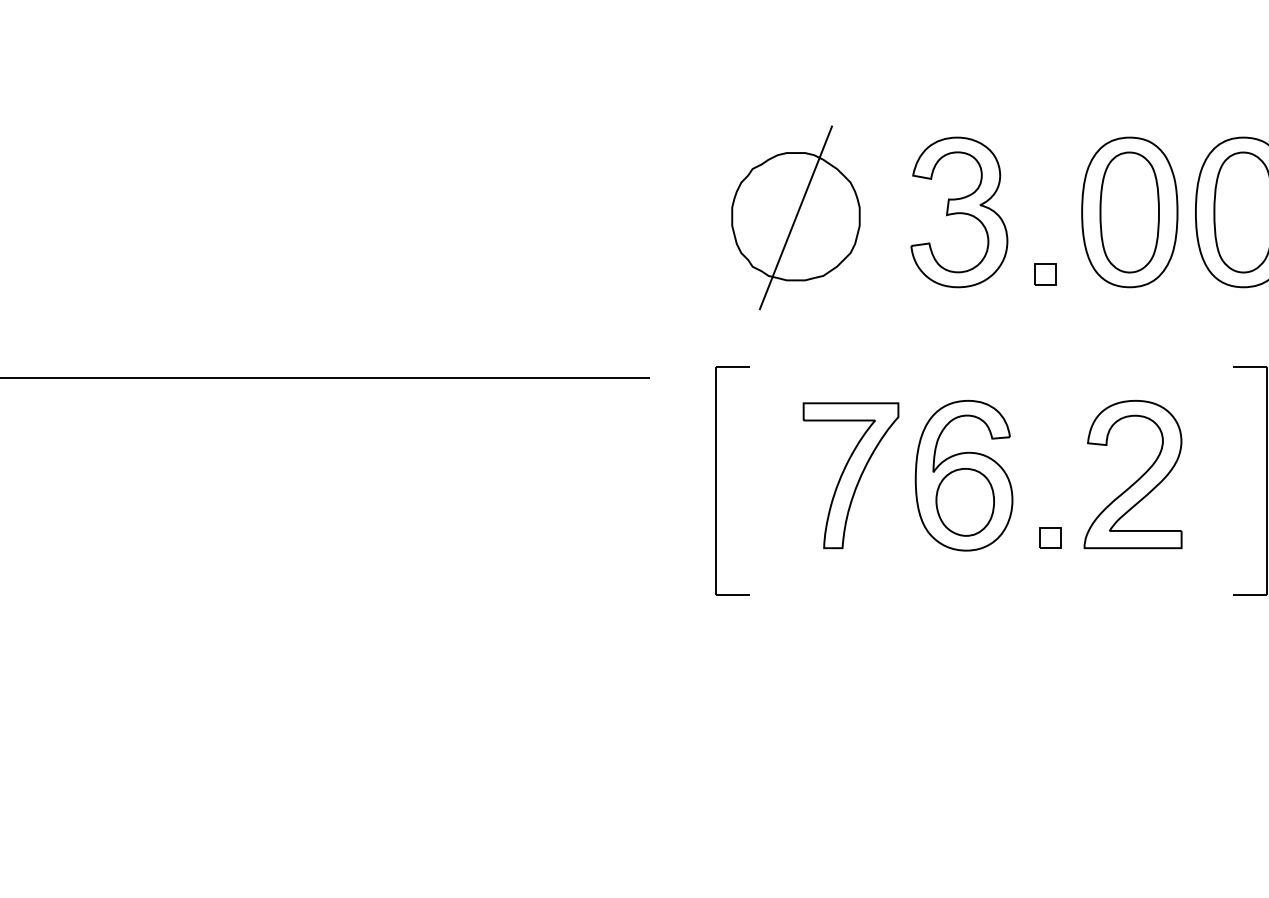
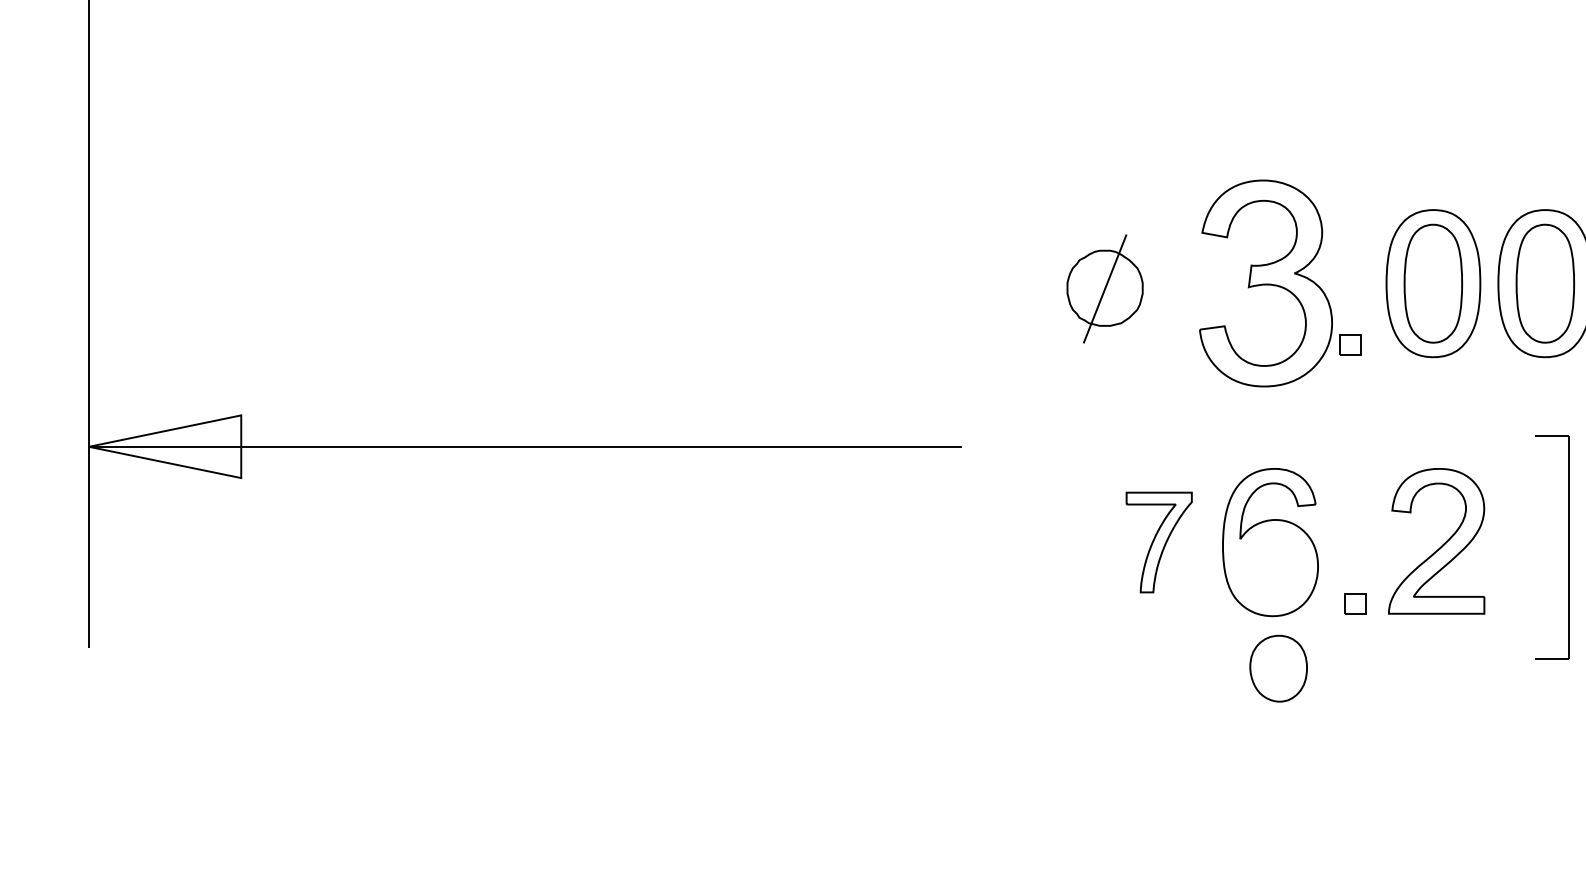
part: (959, 212) -> (1265, 283), size x1.4
part: (795, 217) -> (1104, 288), size x0.6
part: (850, 475) -> (1158, 542), size x0.7
part: (716, 480) -> (1027, 547), removed
part: (965, 502) -> (1278, 668), moved

